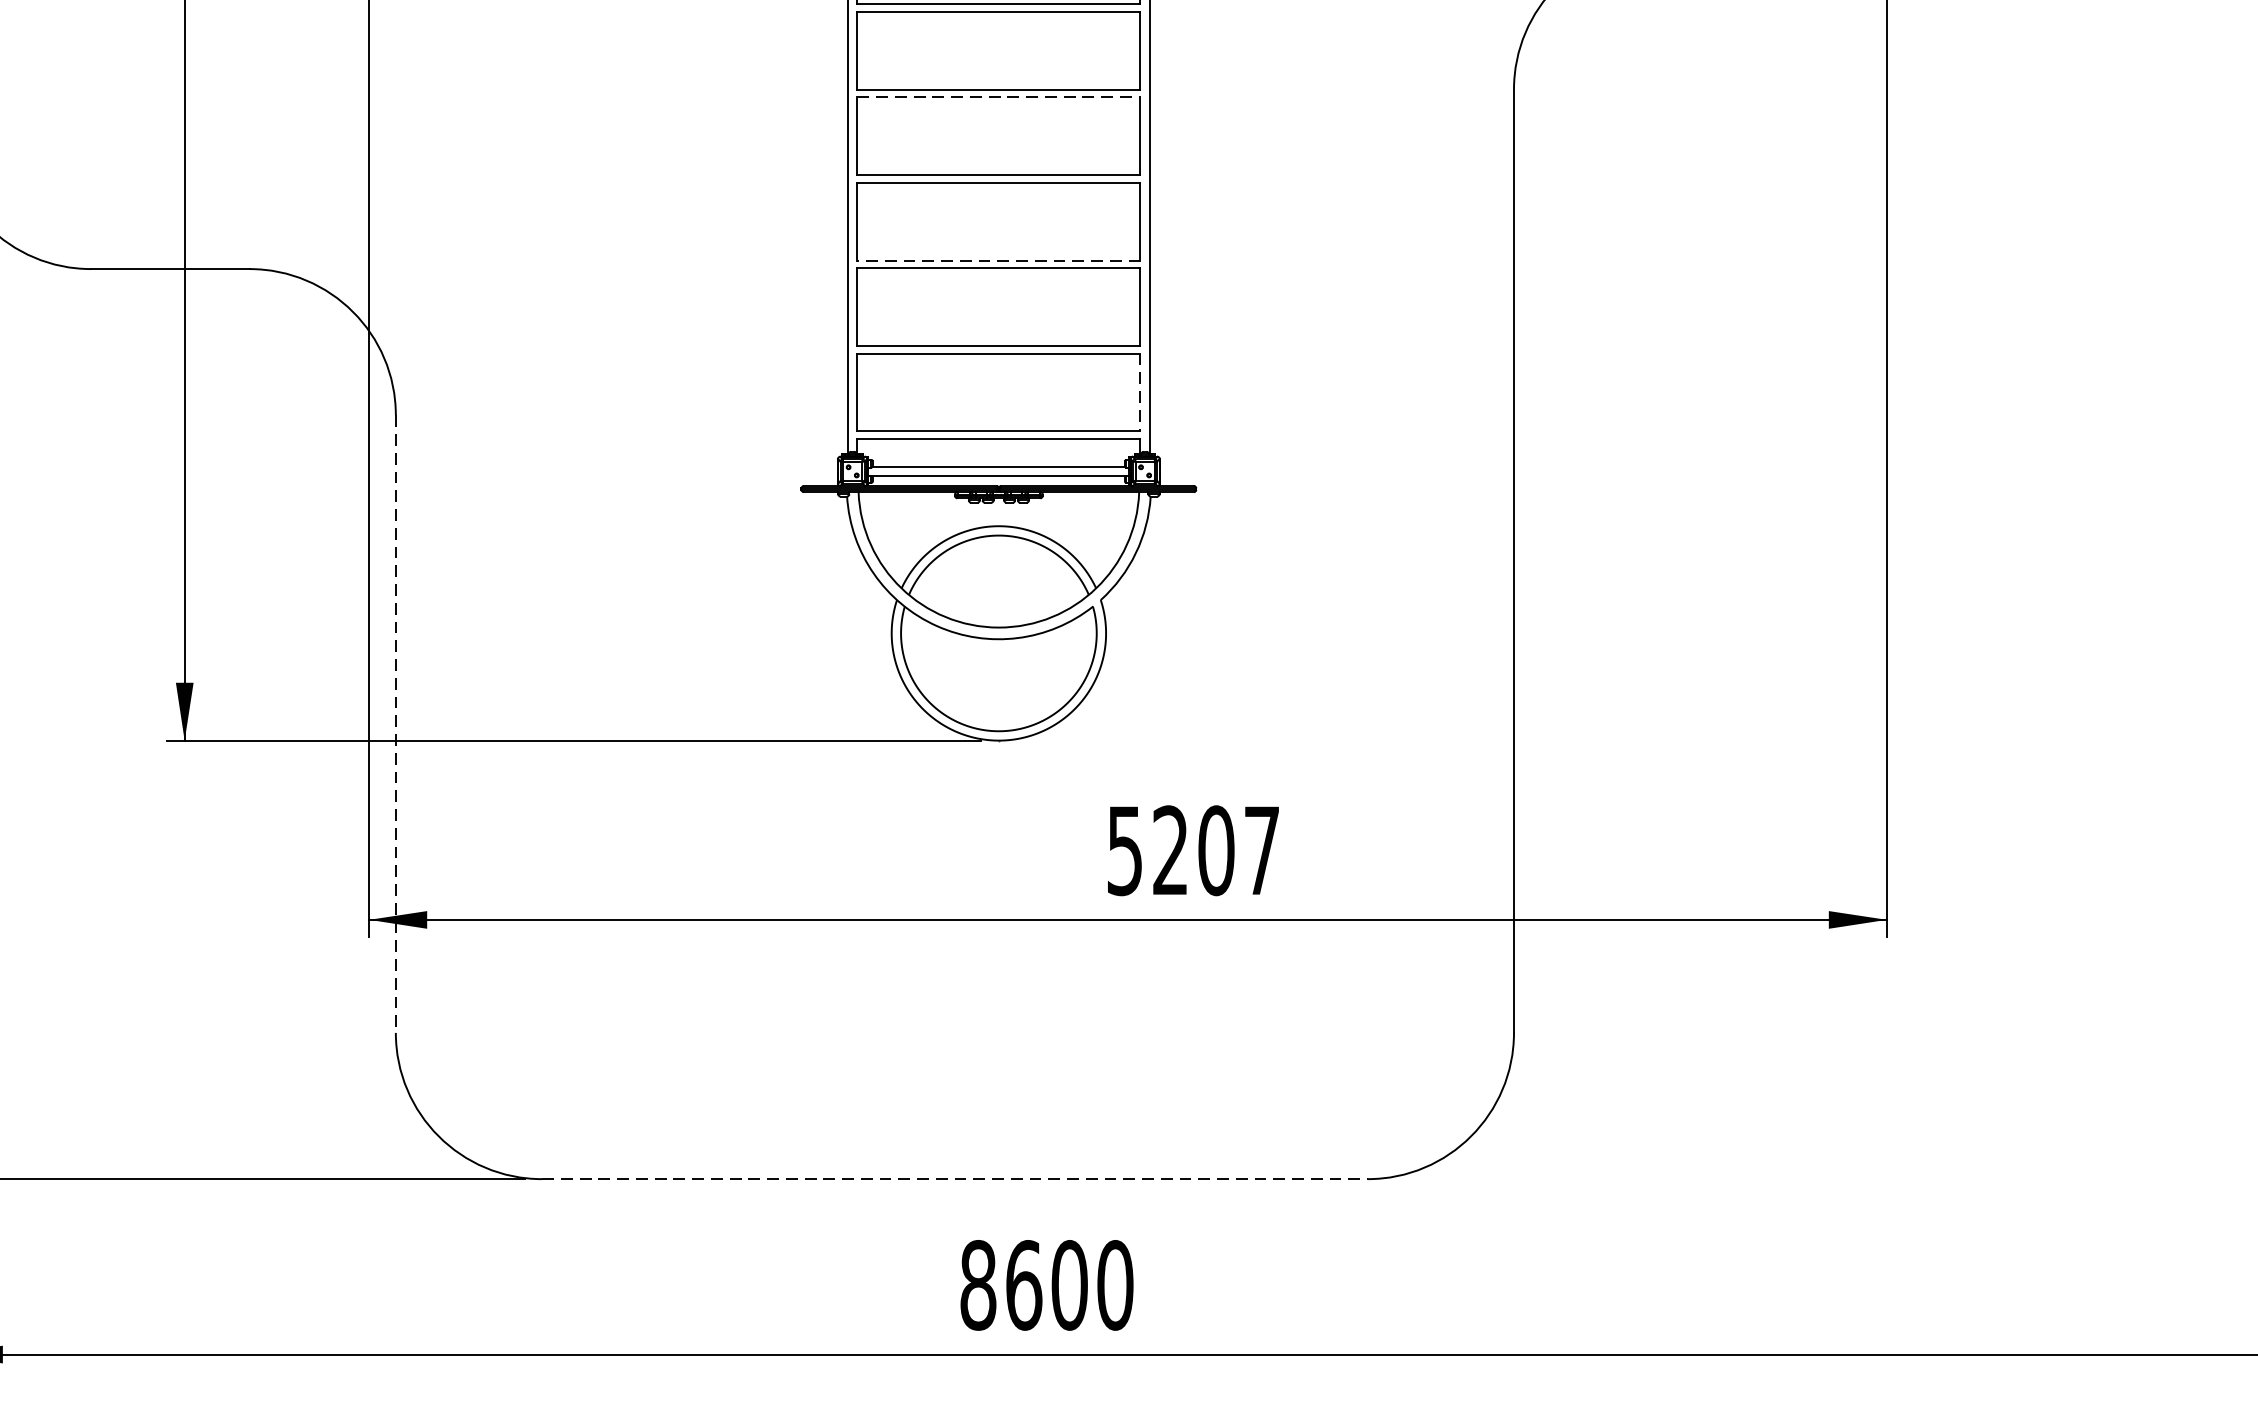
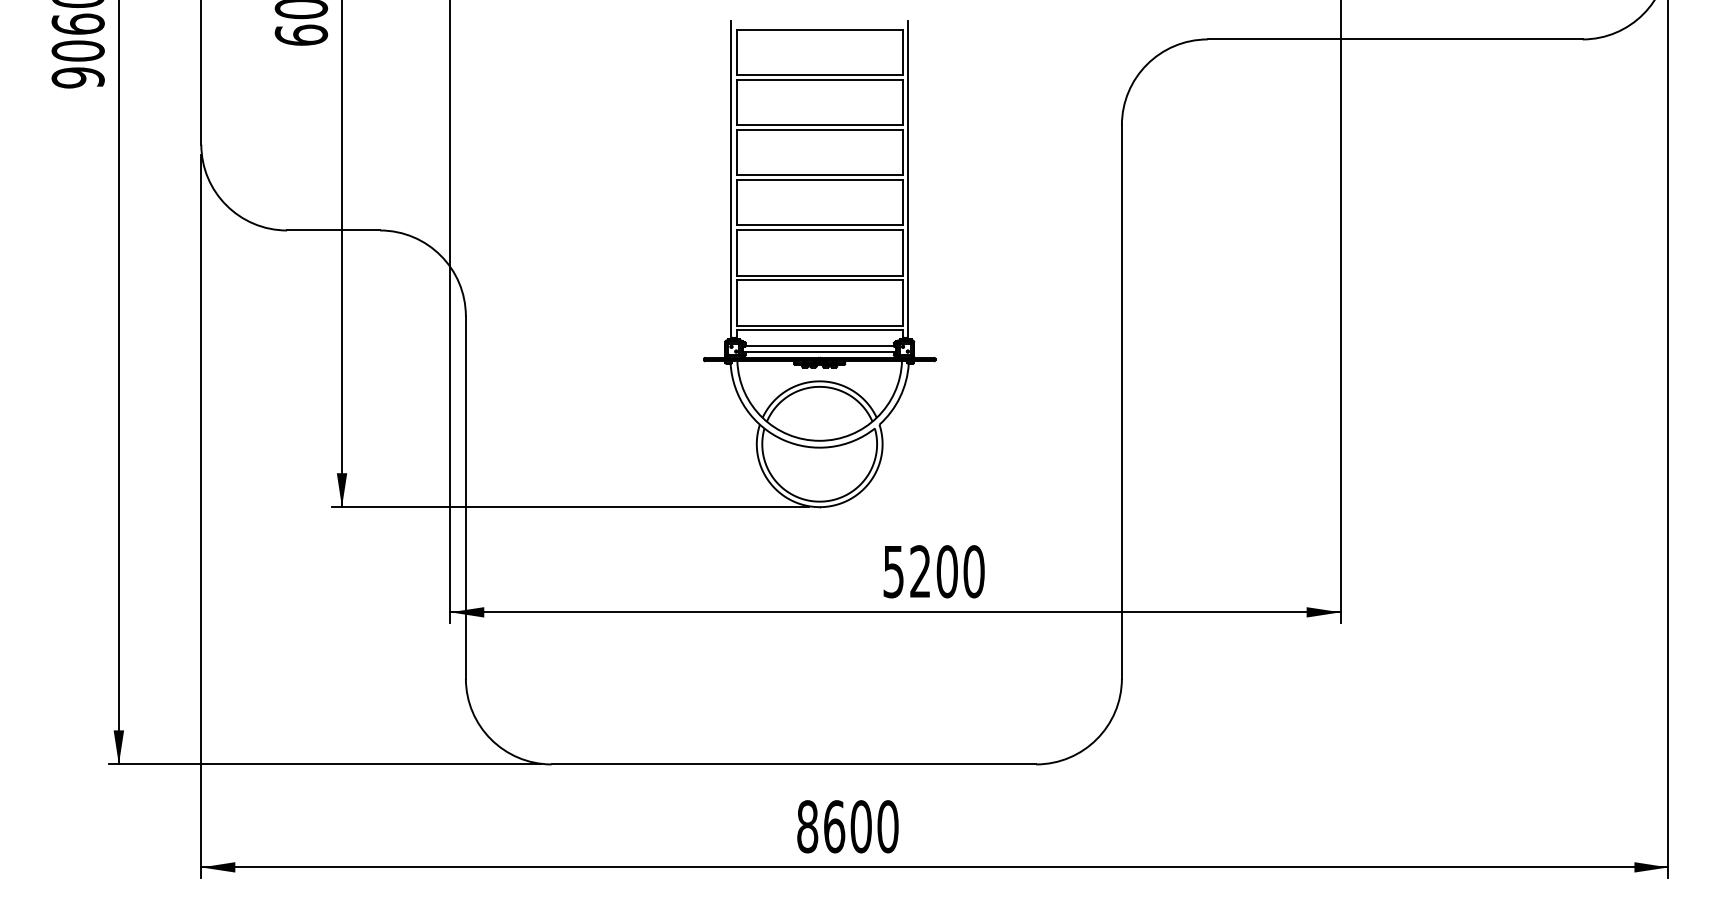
line: (1000, 96) -> (820, 129), dashed -> solid
line: (998, 260) -> (819, 225), dashed -> solid
line: (1140, 391) -> (902, 302), dashed -> solid
line: (395, 724) -> (465, 497), dashed -> solid
text: (1261, 850) -> (973, 571), 5207 -> 5200
line: (955, 1179) -> (794, 764), dashed -> solid

